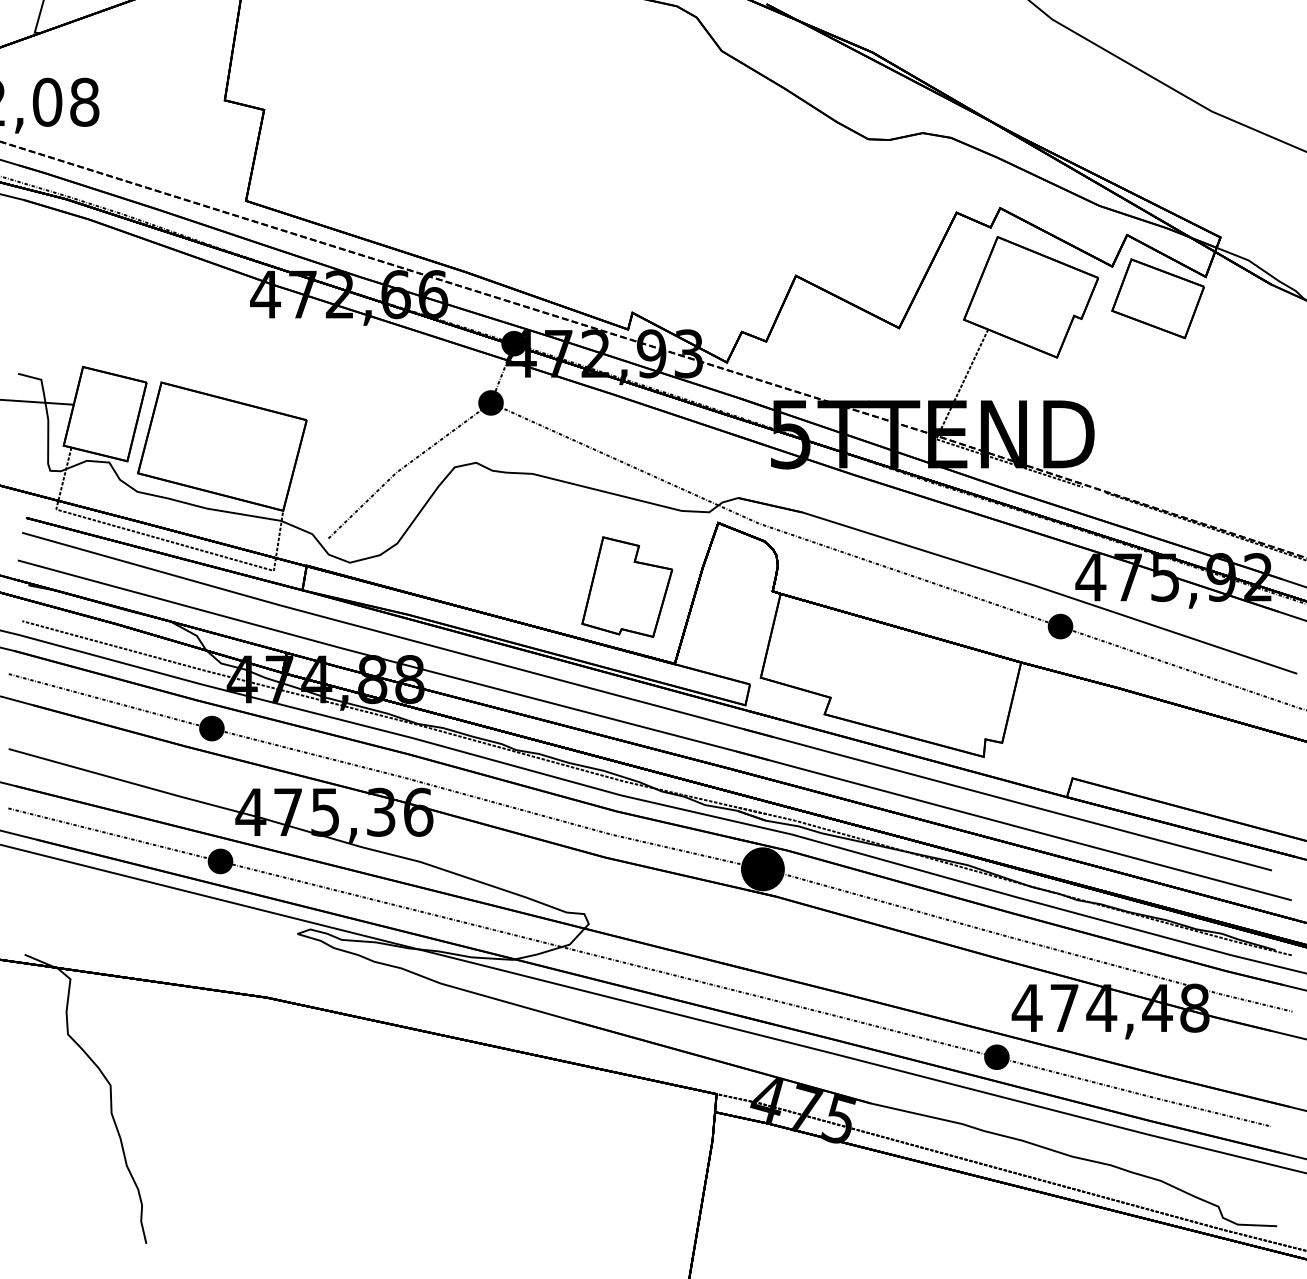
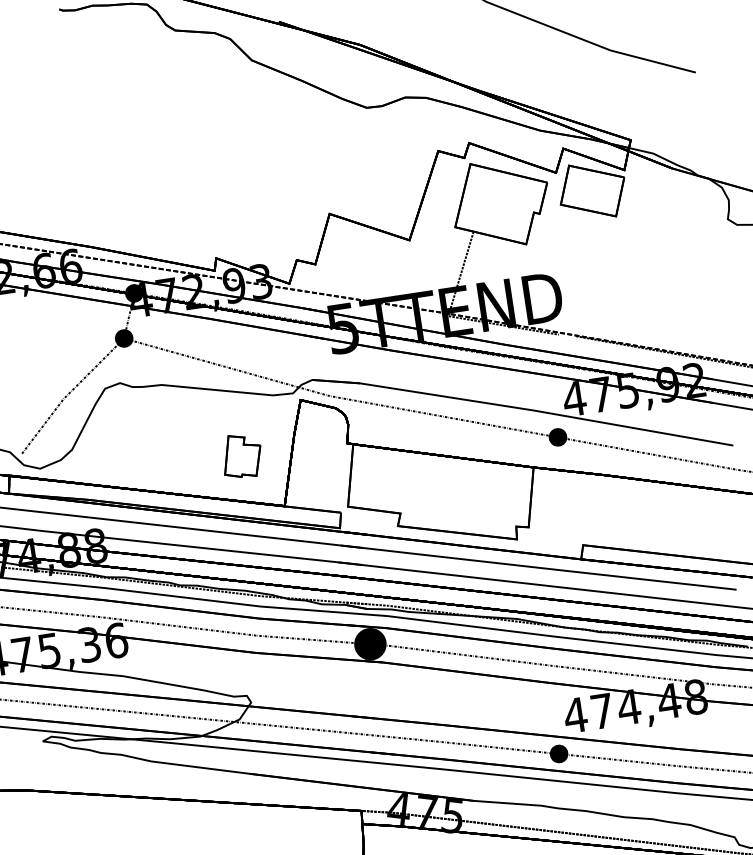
part: (626, 586) -> (241, 455), size x0.6

